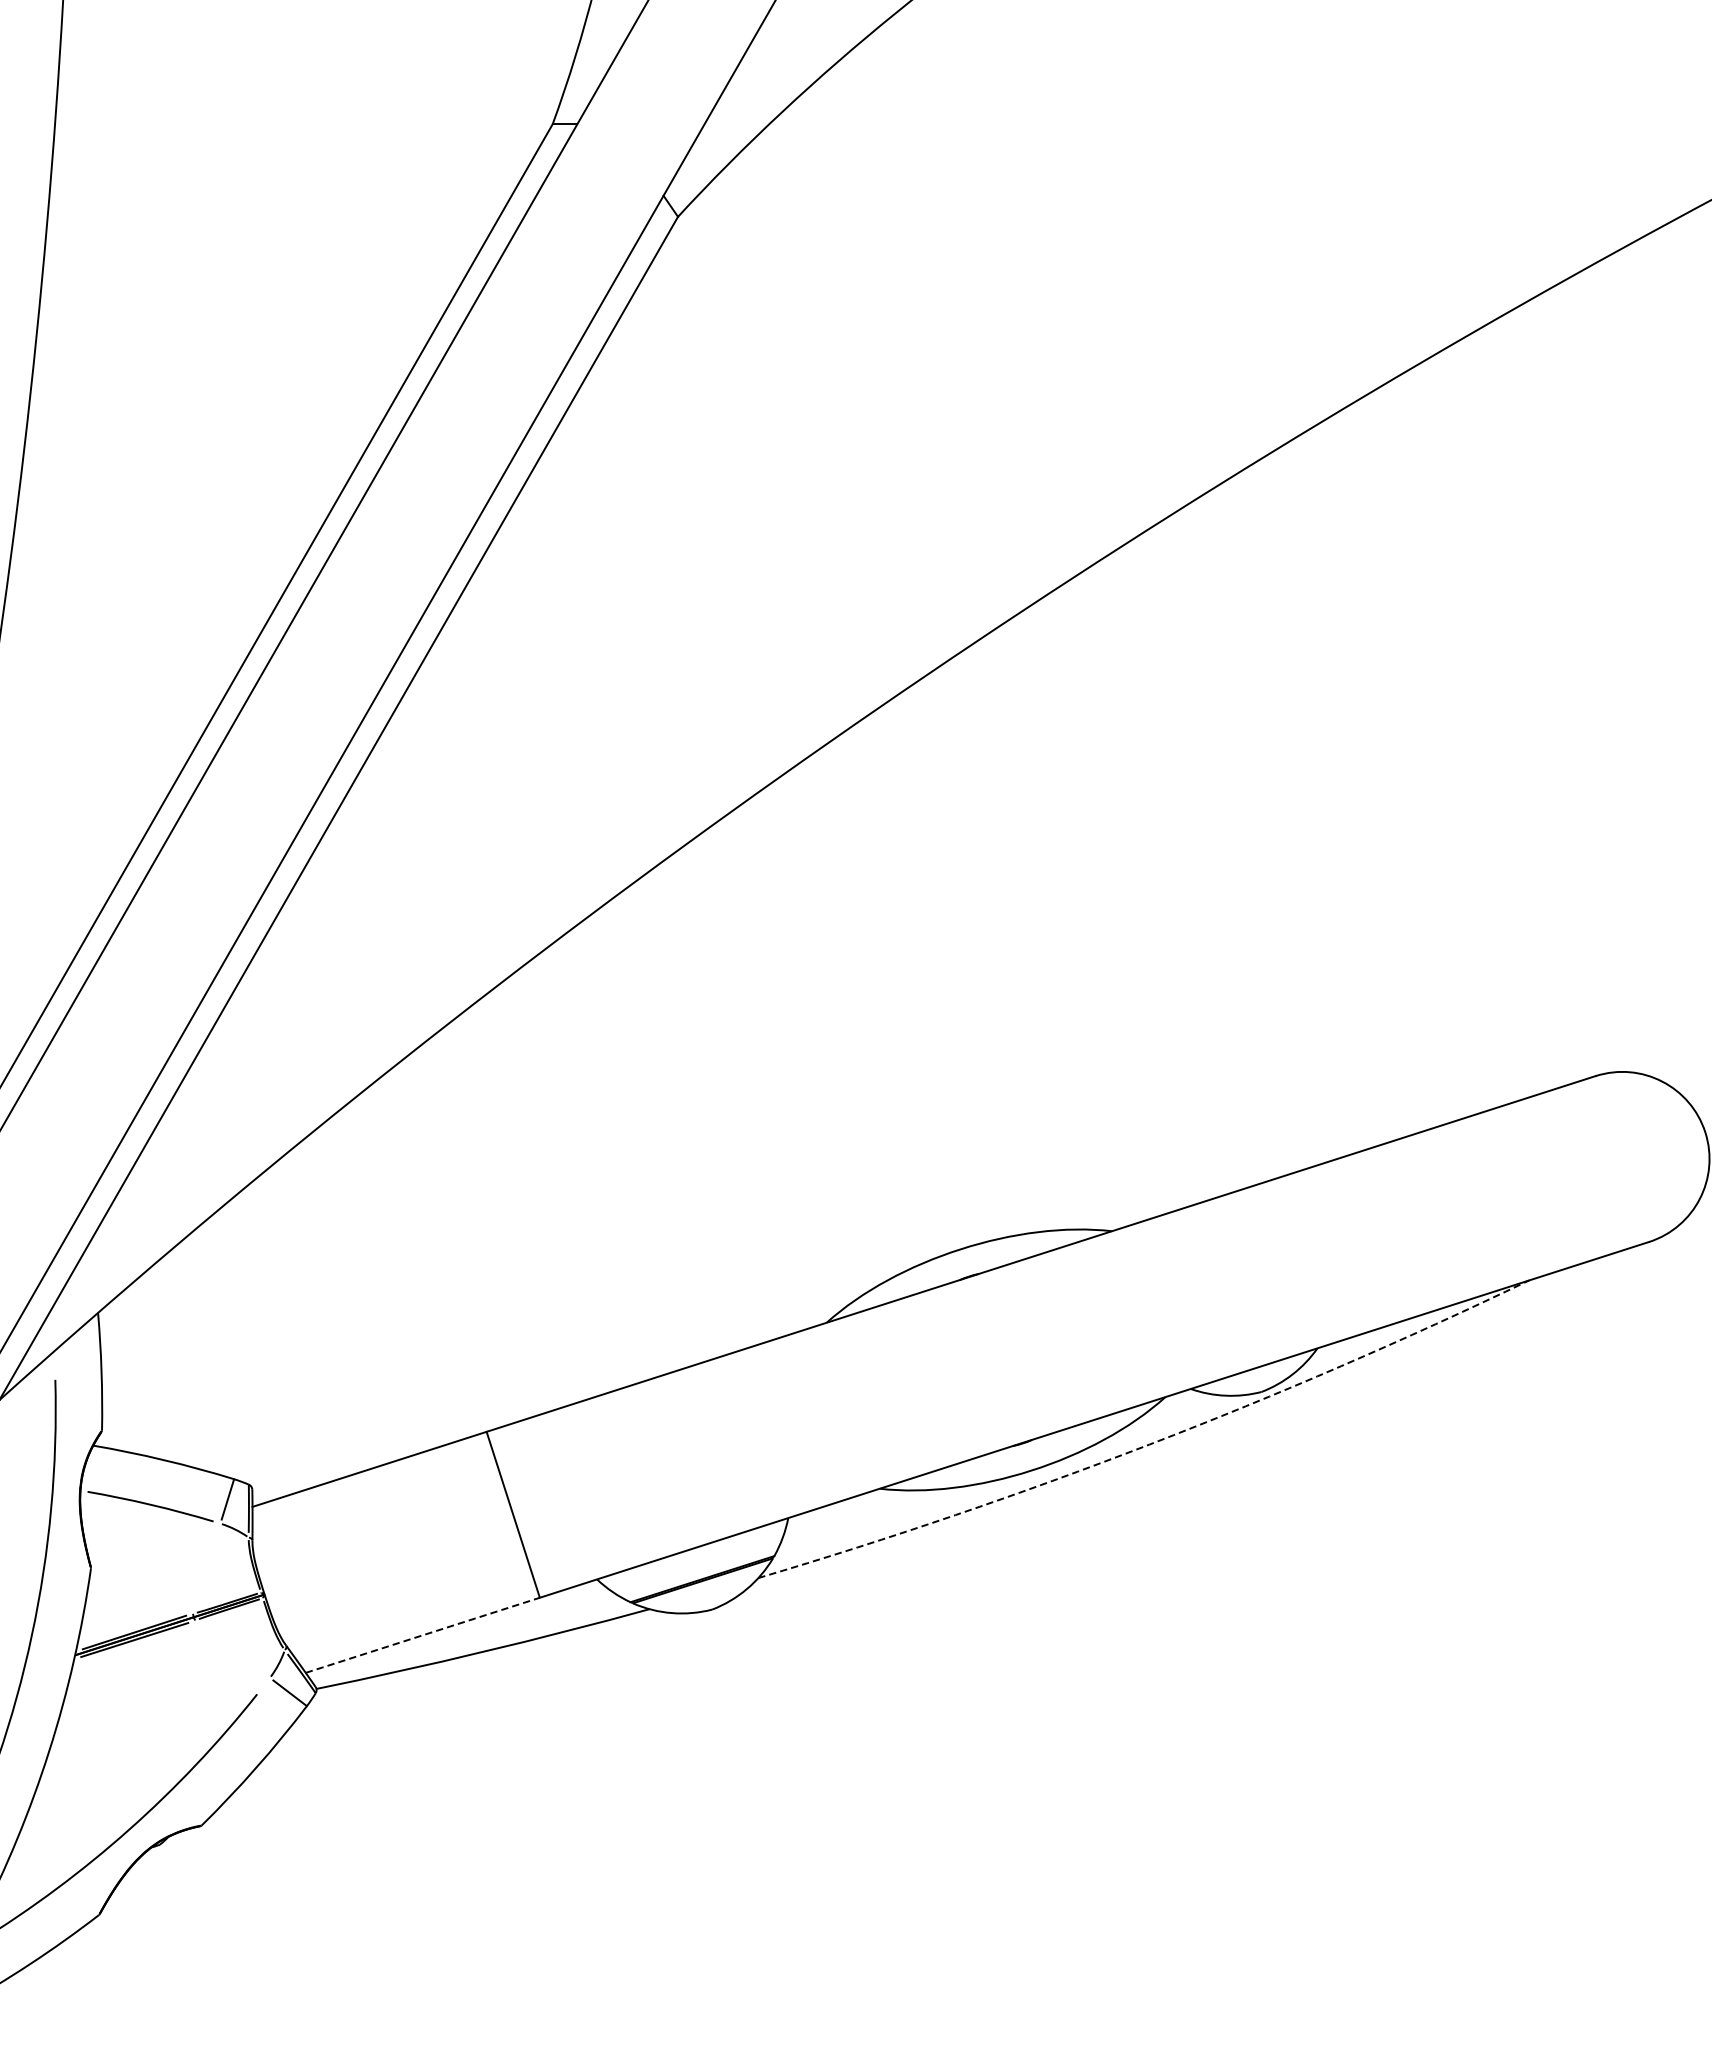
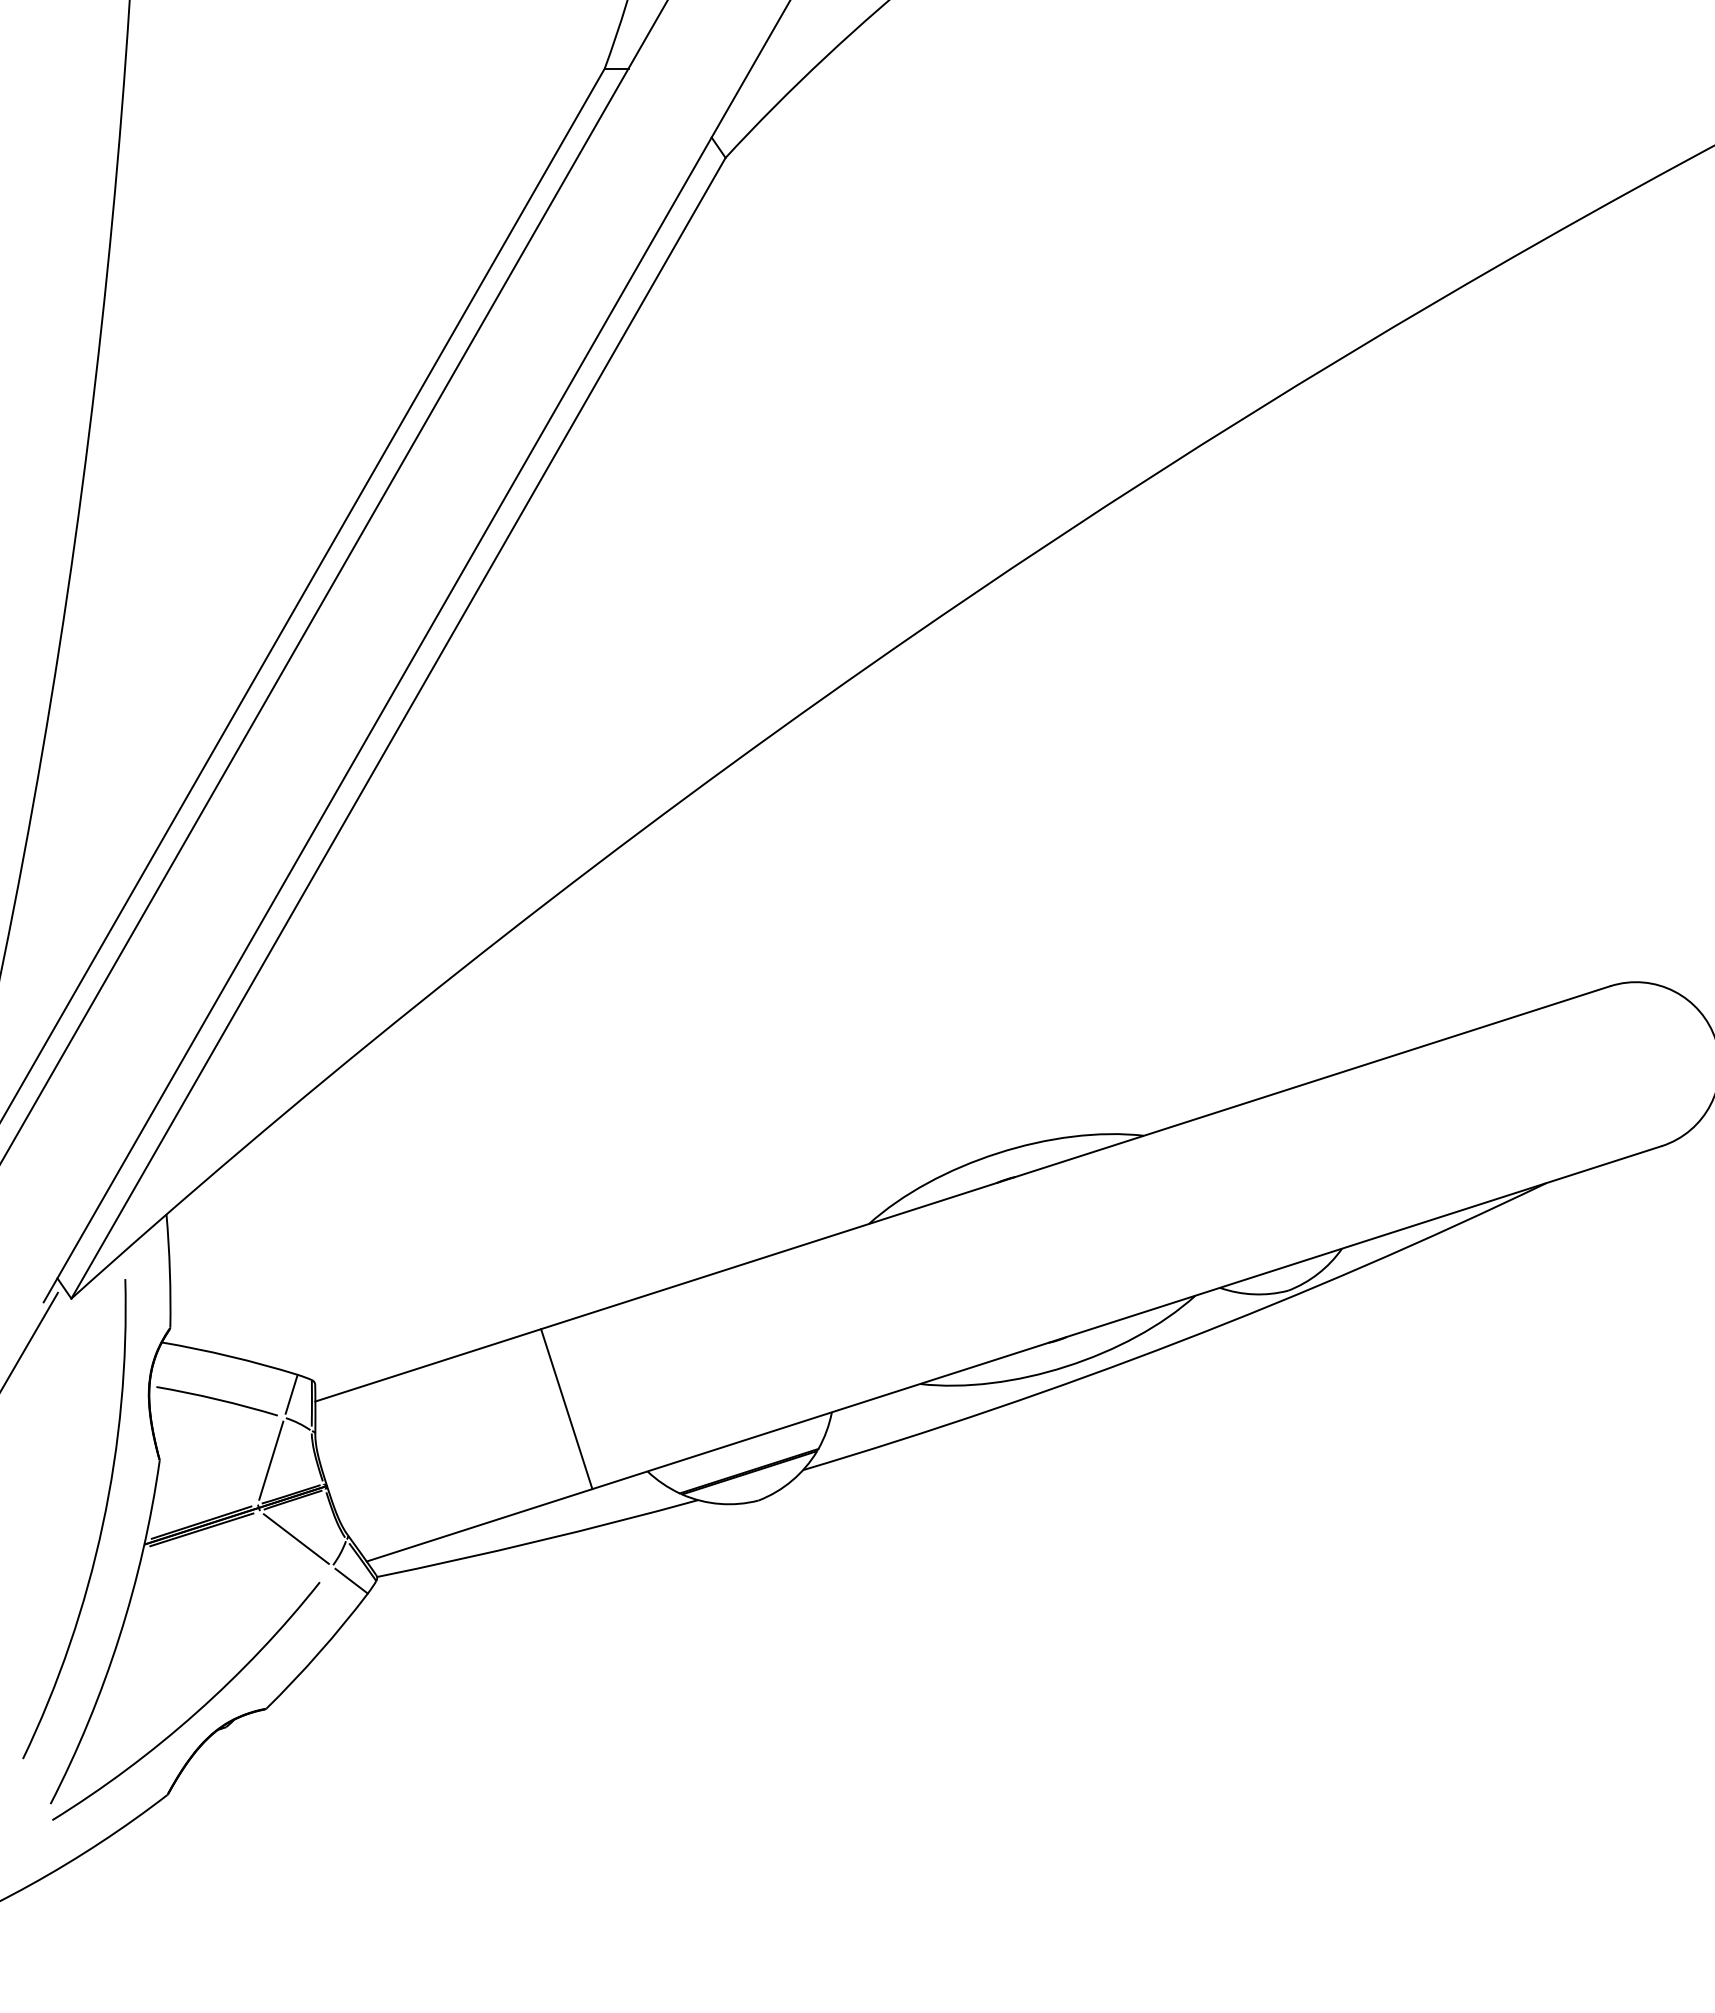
arc: (1149, 1444) -> (1180, 1341), dashed -> solid
line: (206, 1568) -> (271, 1460), added
line: (422, 1635) -> (479, 1525), dashed -> solid
line: (231, 1648) -> (295, 1538), added

